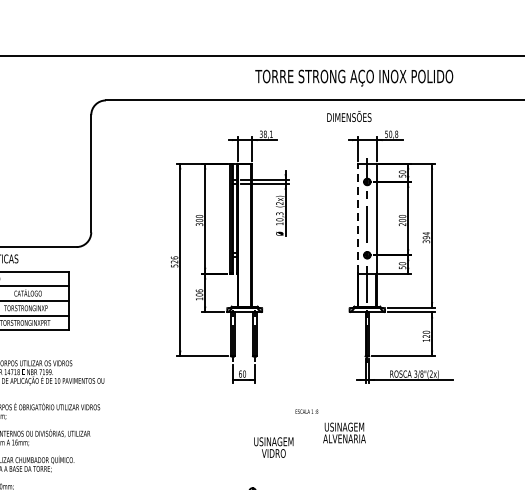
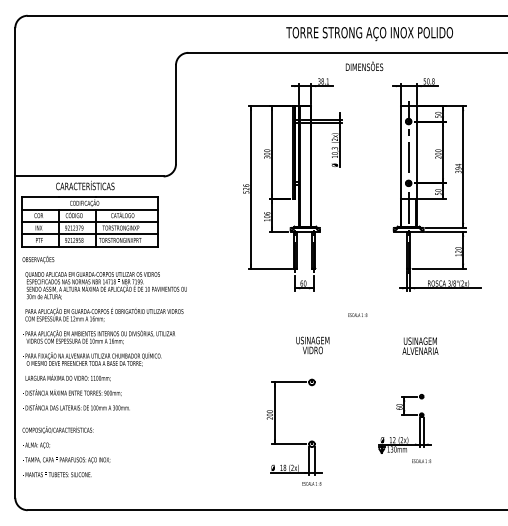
text: (354, 78) -> (369, 34), moved
text: (349, 115) -> (364, 65), moved
line: (357, 217) -> (400, 151), dashed -> solid
text: (344, 432) -> (420, 345), moved
text: (273, 447) -> (312, 345), moved

